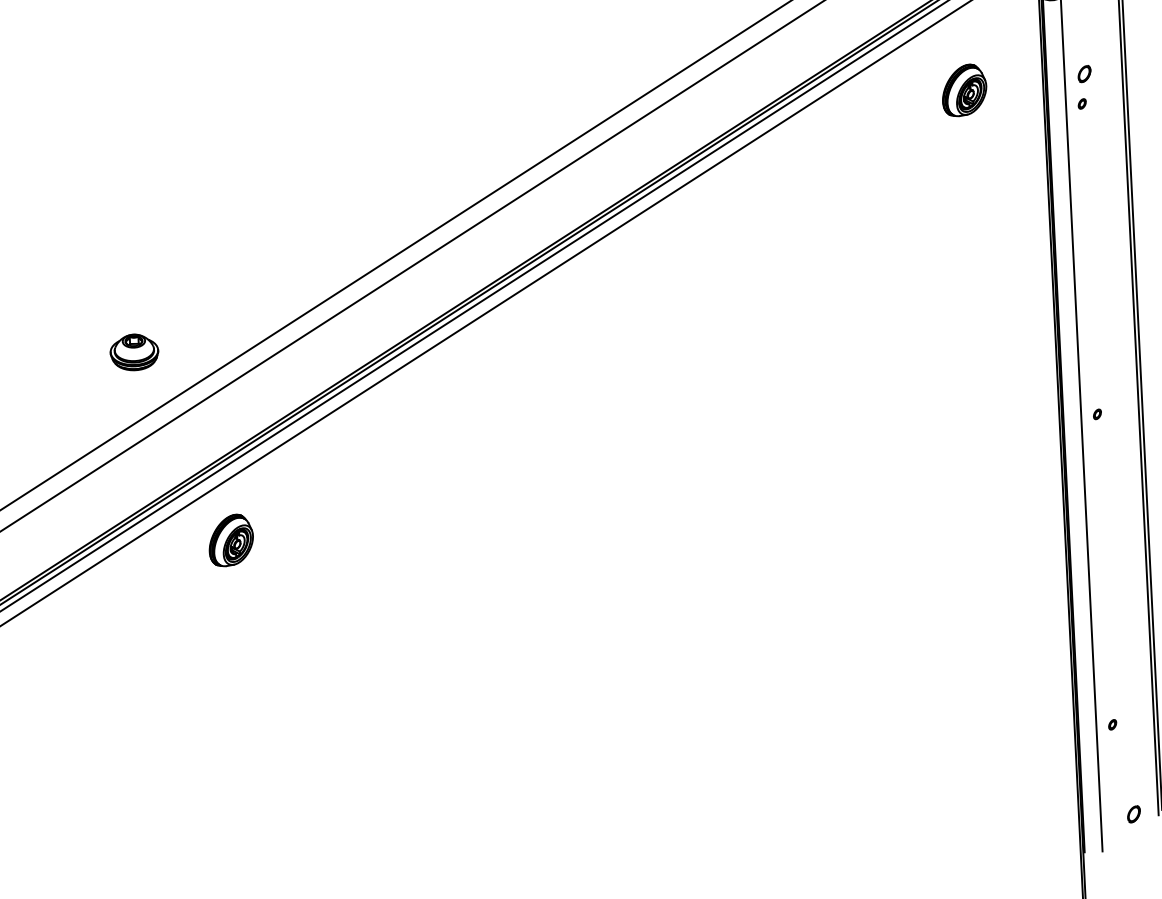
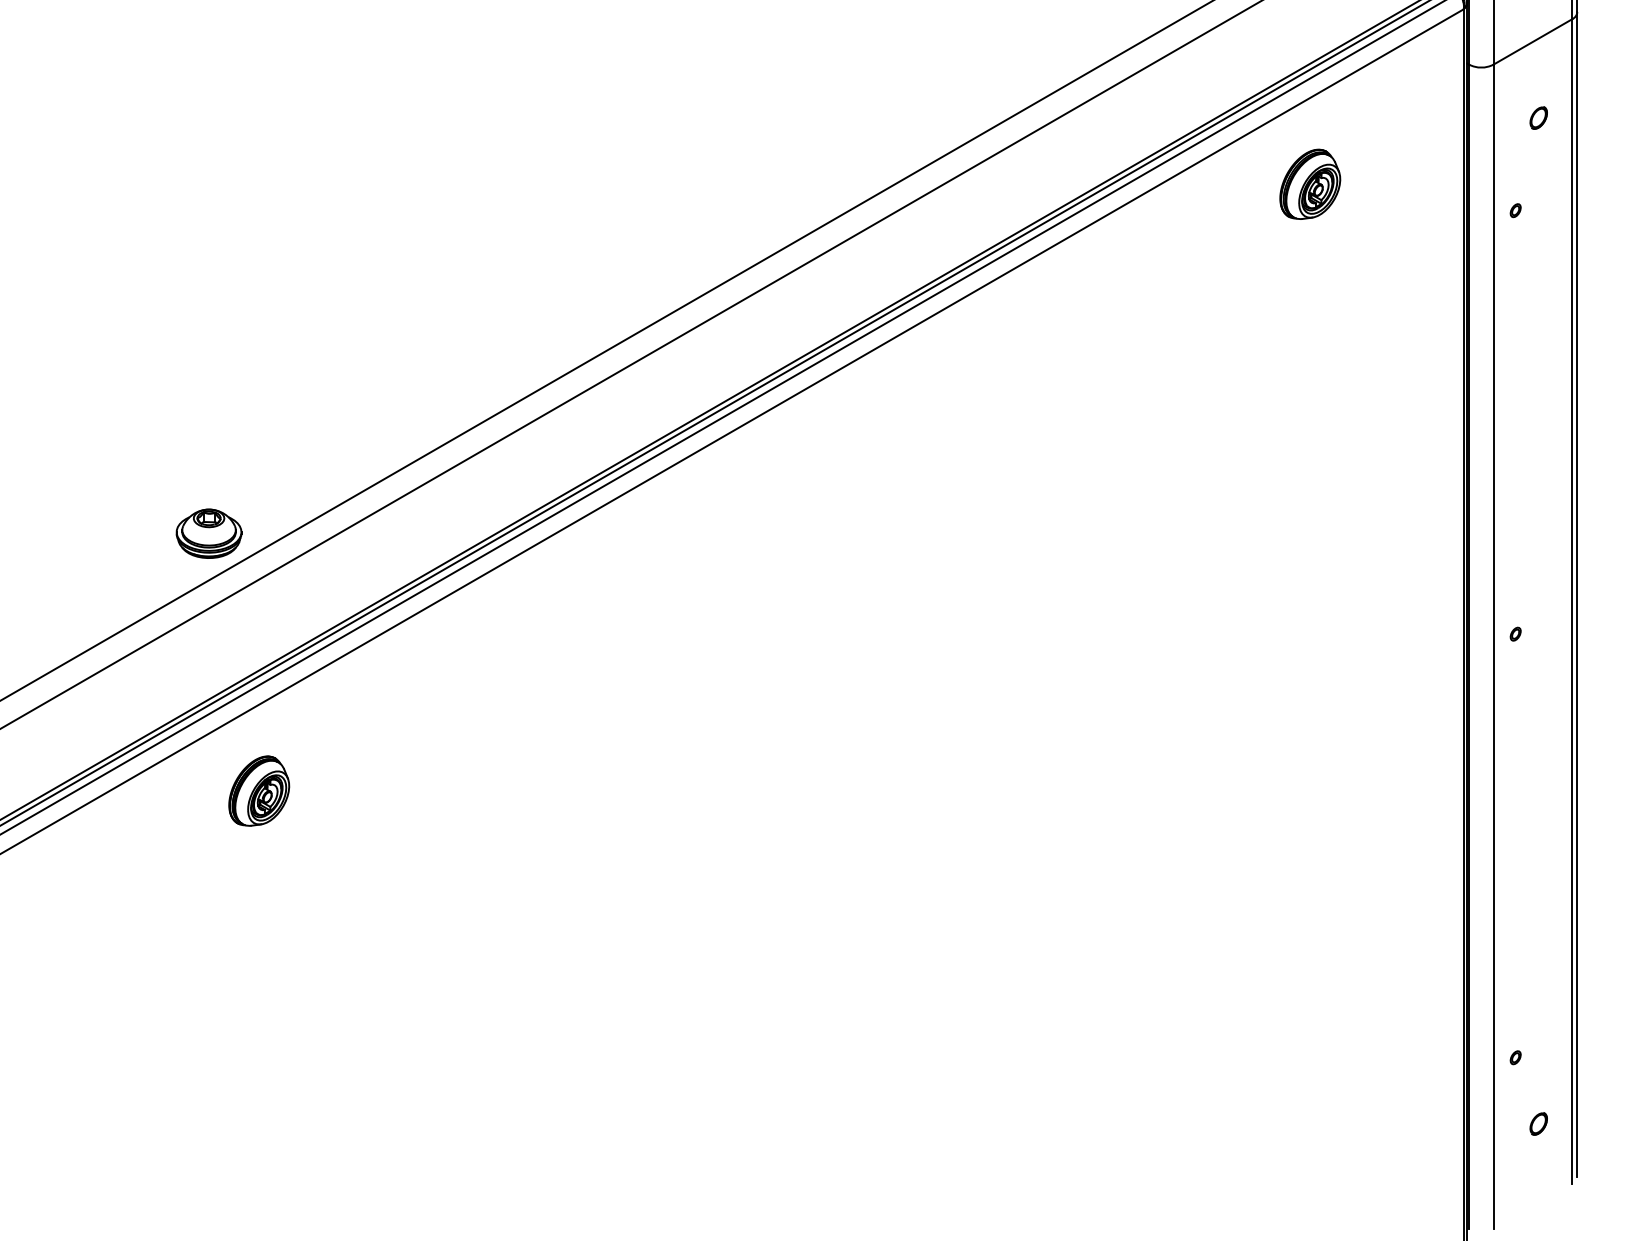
part: (1084, 73) -> (1538, 117), moved
part: (964, 89) -> (1310, 183), moved
part: (134, 352) -> (208, 533), moved
part: (231, 539) -> (259, 790), moved
part: (1133, 813) -> (1538, 1123), moved

